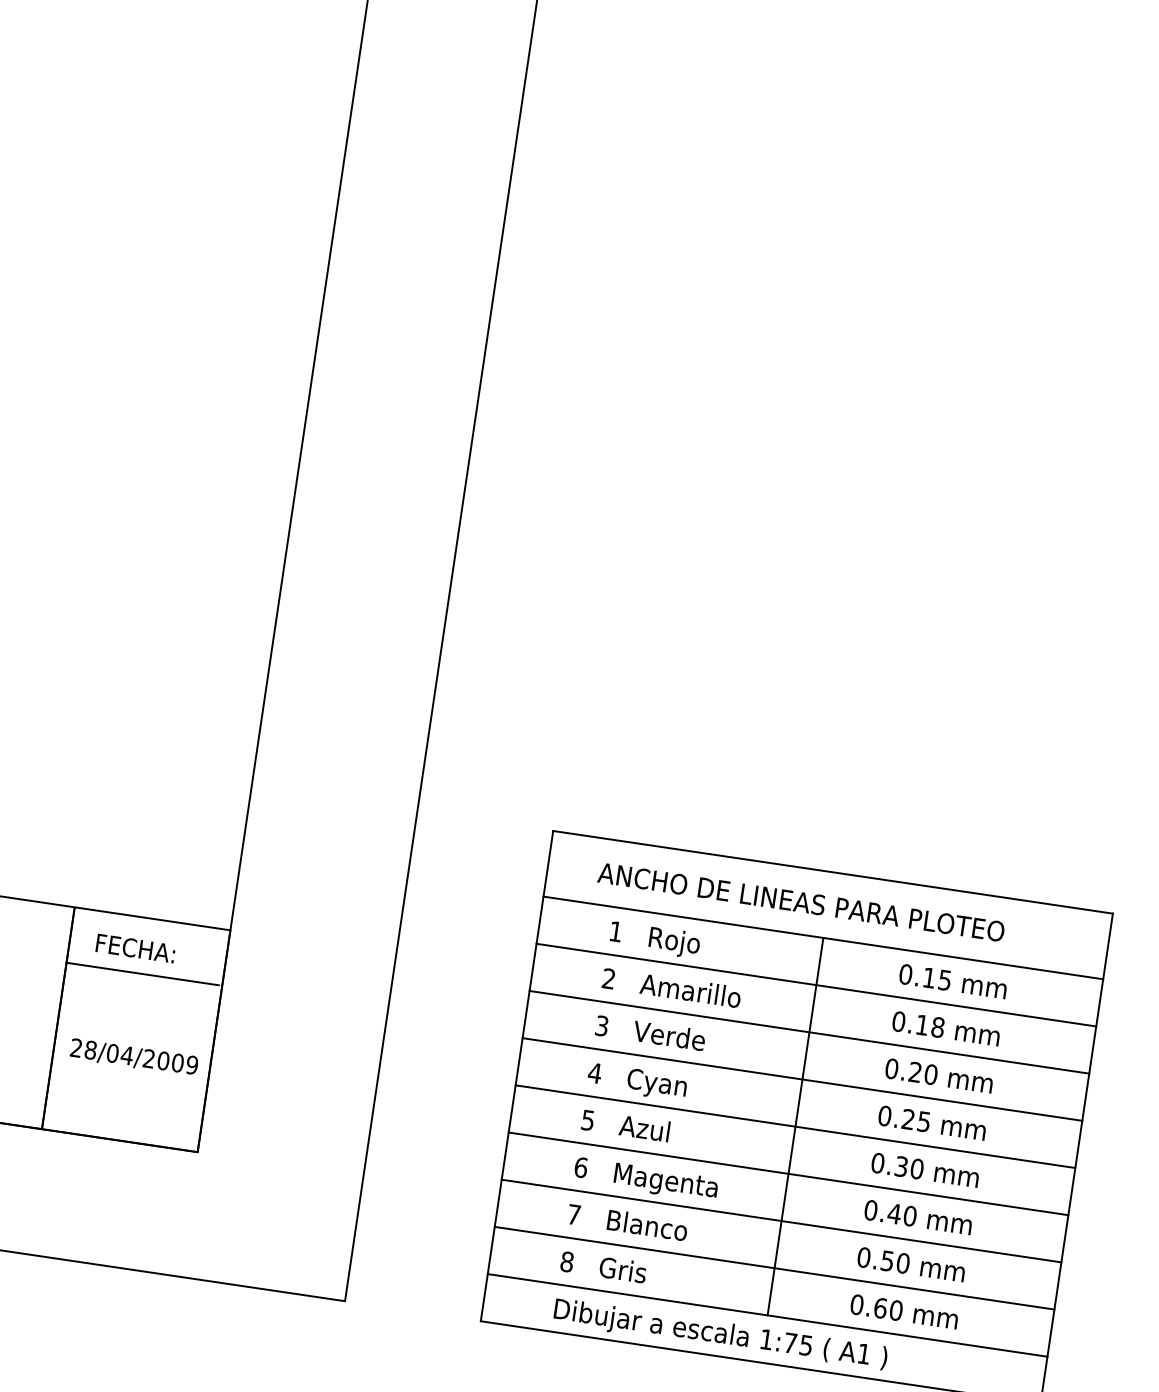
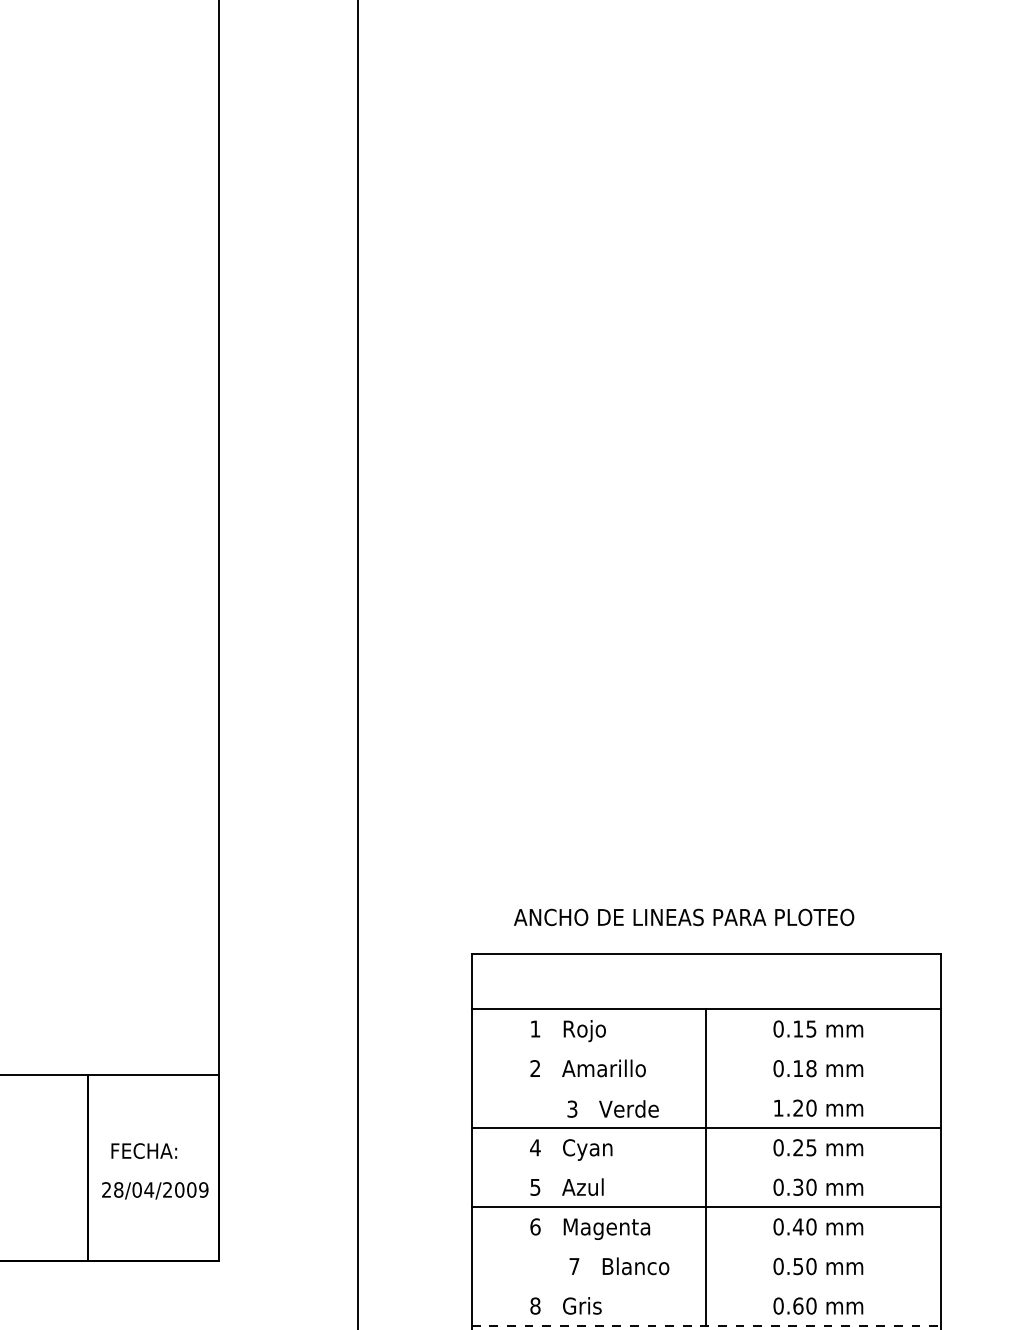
text: (801, 902) -> (684, 917), moved
text: (136, 947) -> (144, 1150), moved
line: (141, 974) -> (151, 1121), removed
line: (816, 985) -> (706, 1048), removed
text: (649, 1032) -> (612, 1108), moved
line: (809, 1032) -> (706, 1088), removed
text: (891, 1068) -> (778, 1107), 0.20 -> 1.20
line: (795, 1126) -> (706, 1167), removed
line: (781, 1221) -> (706, 1246), removed
text: (627, 1222) -> (619, 1266), moved
line: (774, 1268) -> (706, 1286), removed
line: (767, 1315) -> (706, 1325), solid -> dashed

